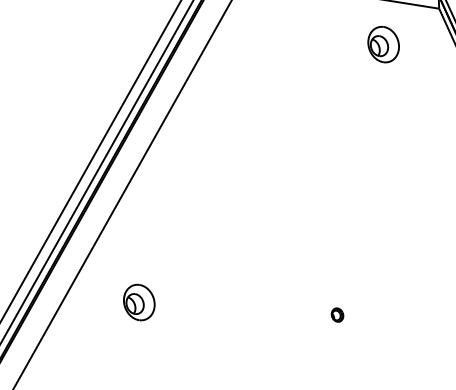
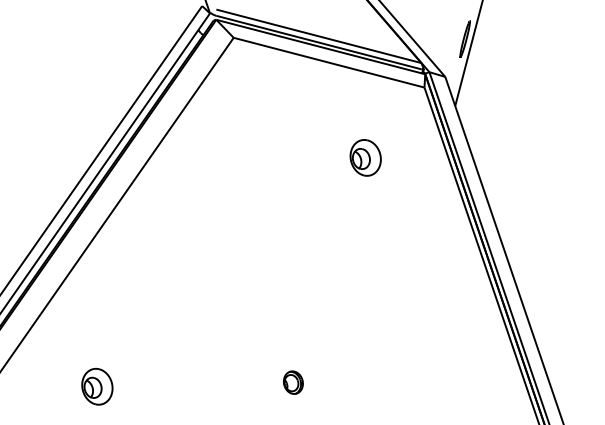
part: (383, 44) -> (365, 157), moved
part: (139, 302) -> (97, 386), moved
part: (337, 315) -> (293, 382), size x1.67

